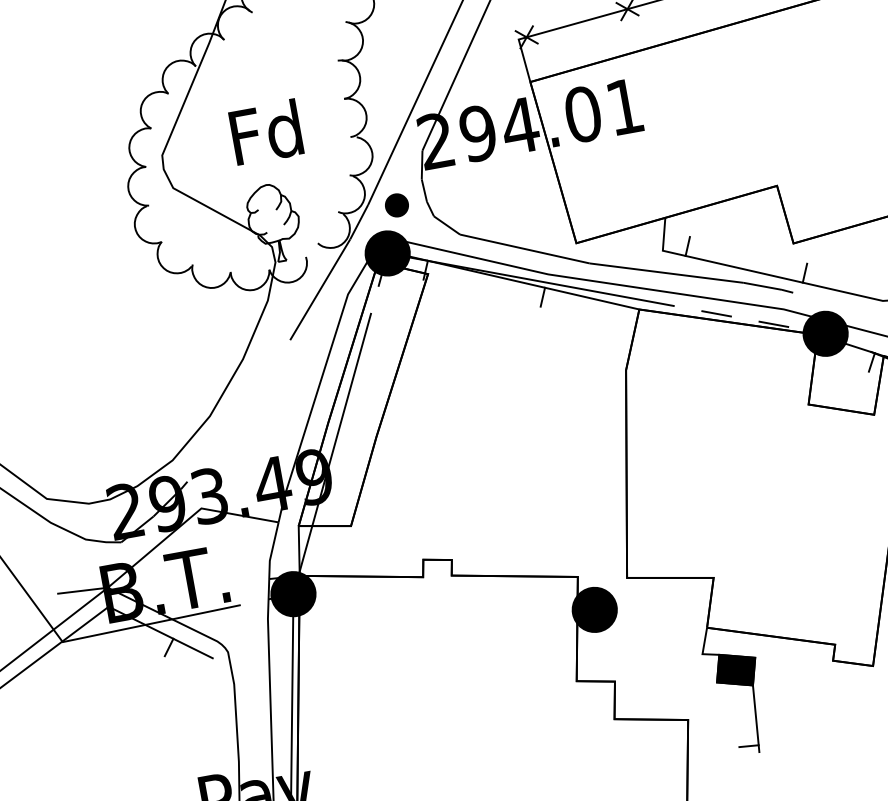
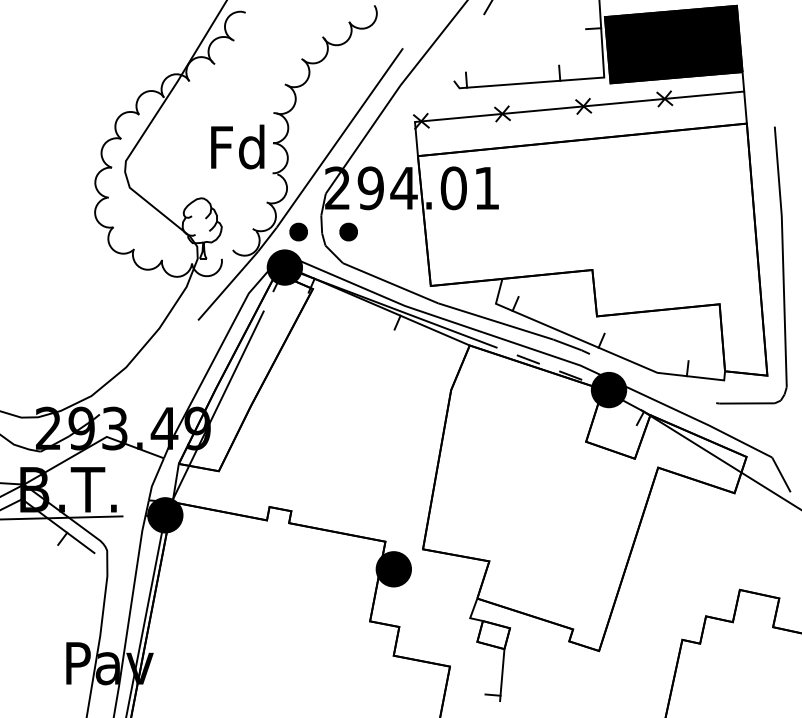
text: (265, 131) -> (237, 146), moved
part: (459, 193) -> (348, 231), added
fill: (735, 670) -> (493, 635), removed

